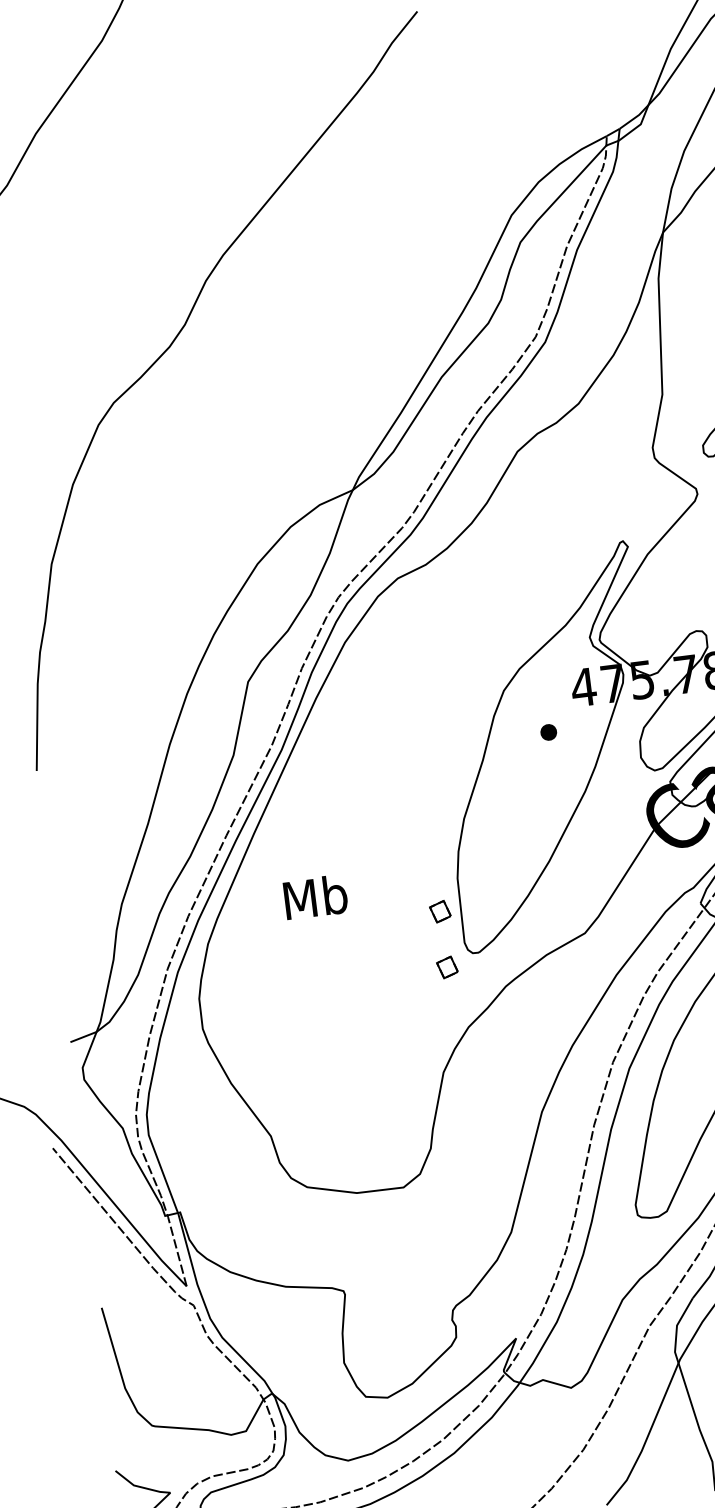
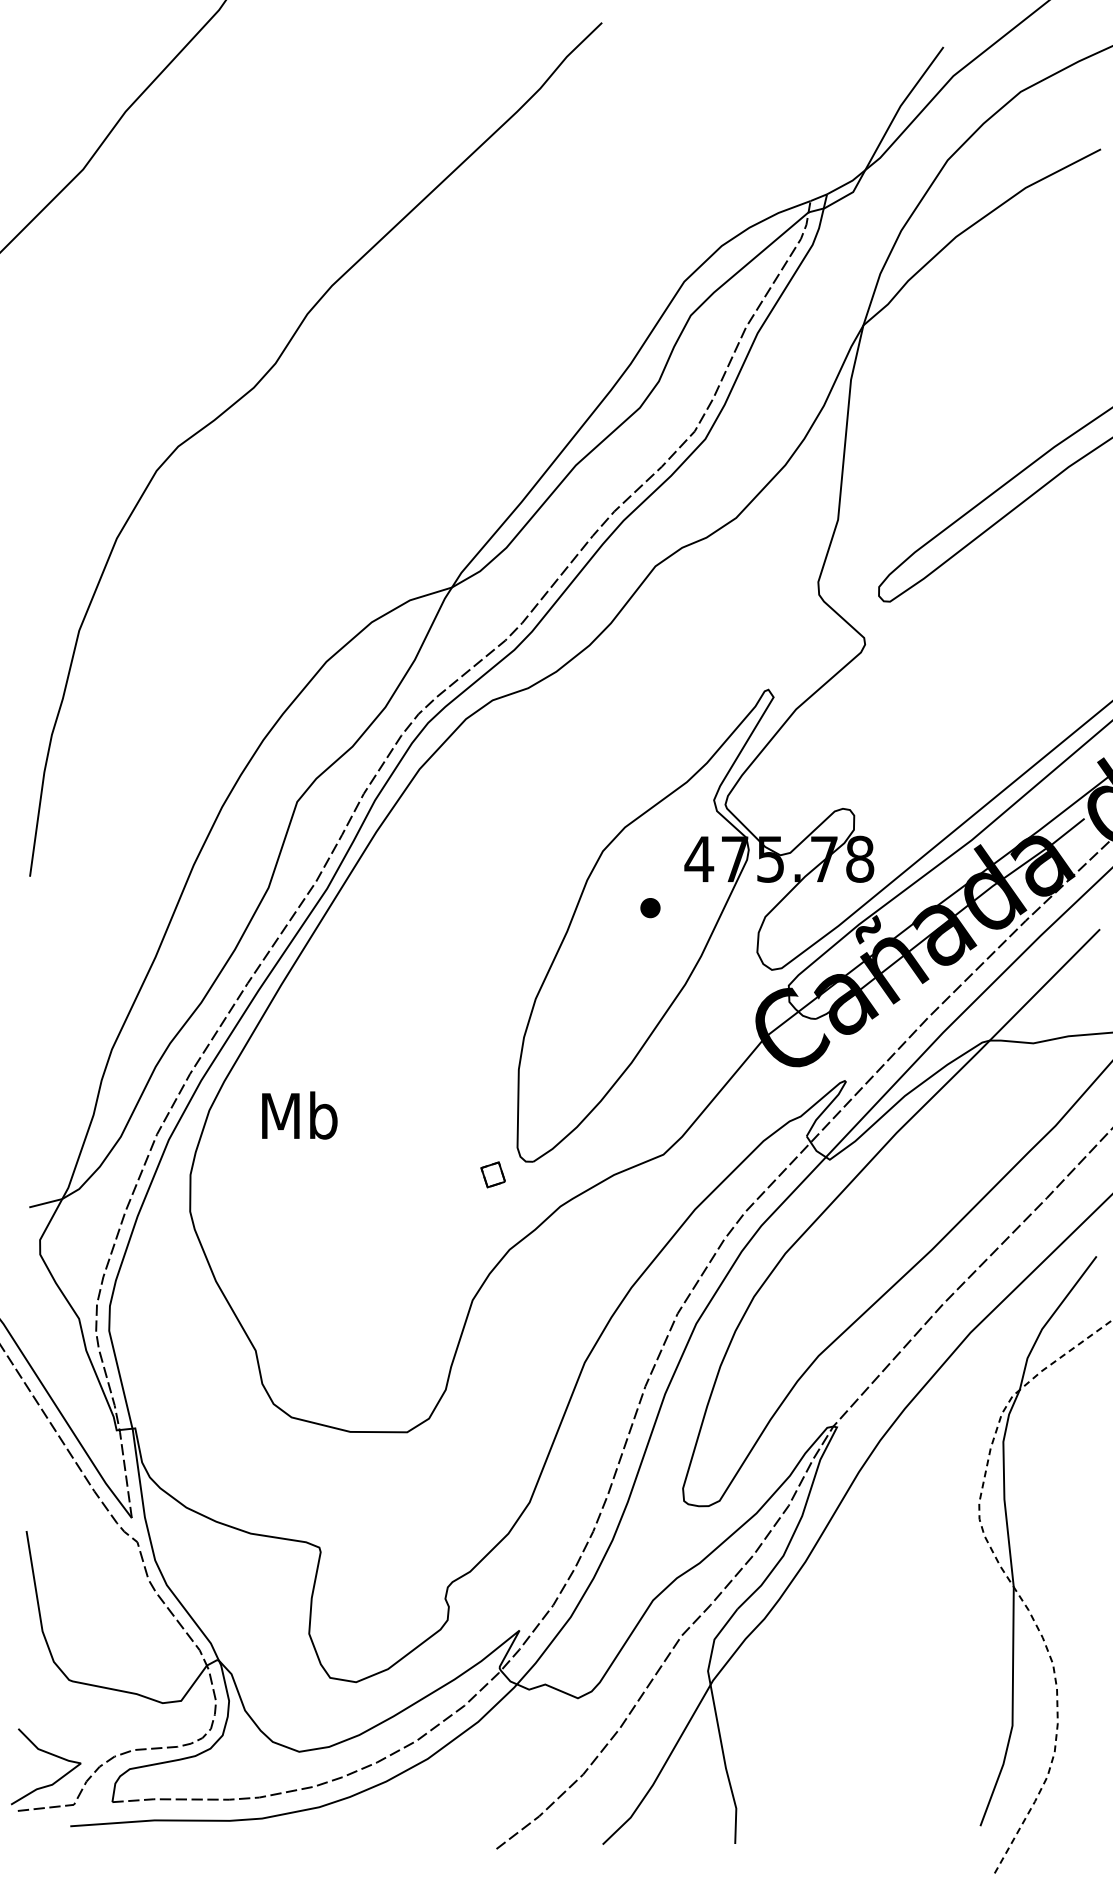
text: (315, 897) -> (299, 1115), moved
part: (439, 911) -> (492, 1106), removed

